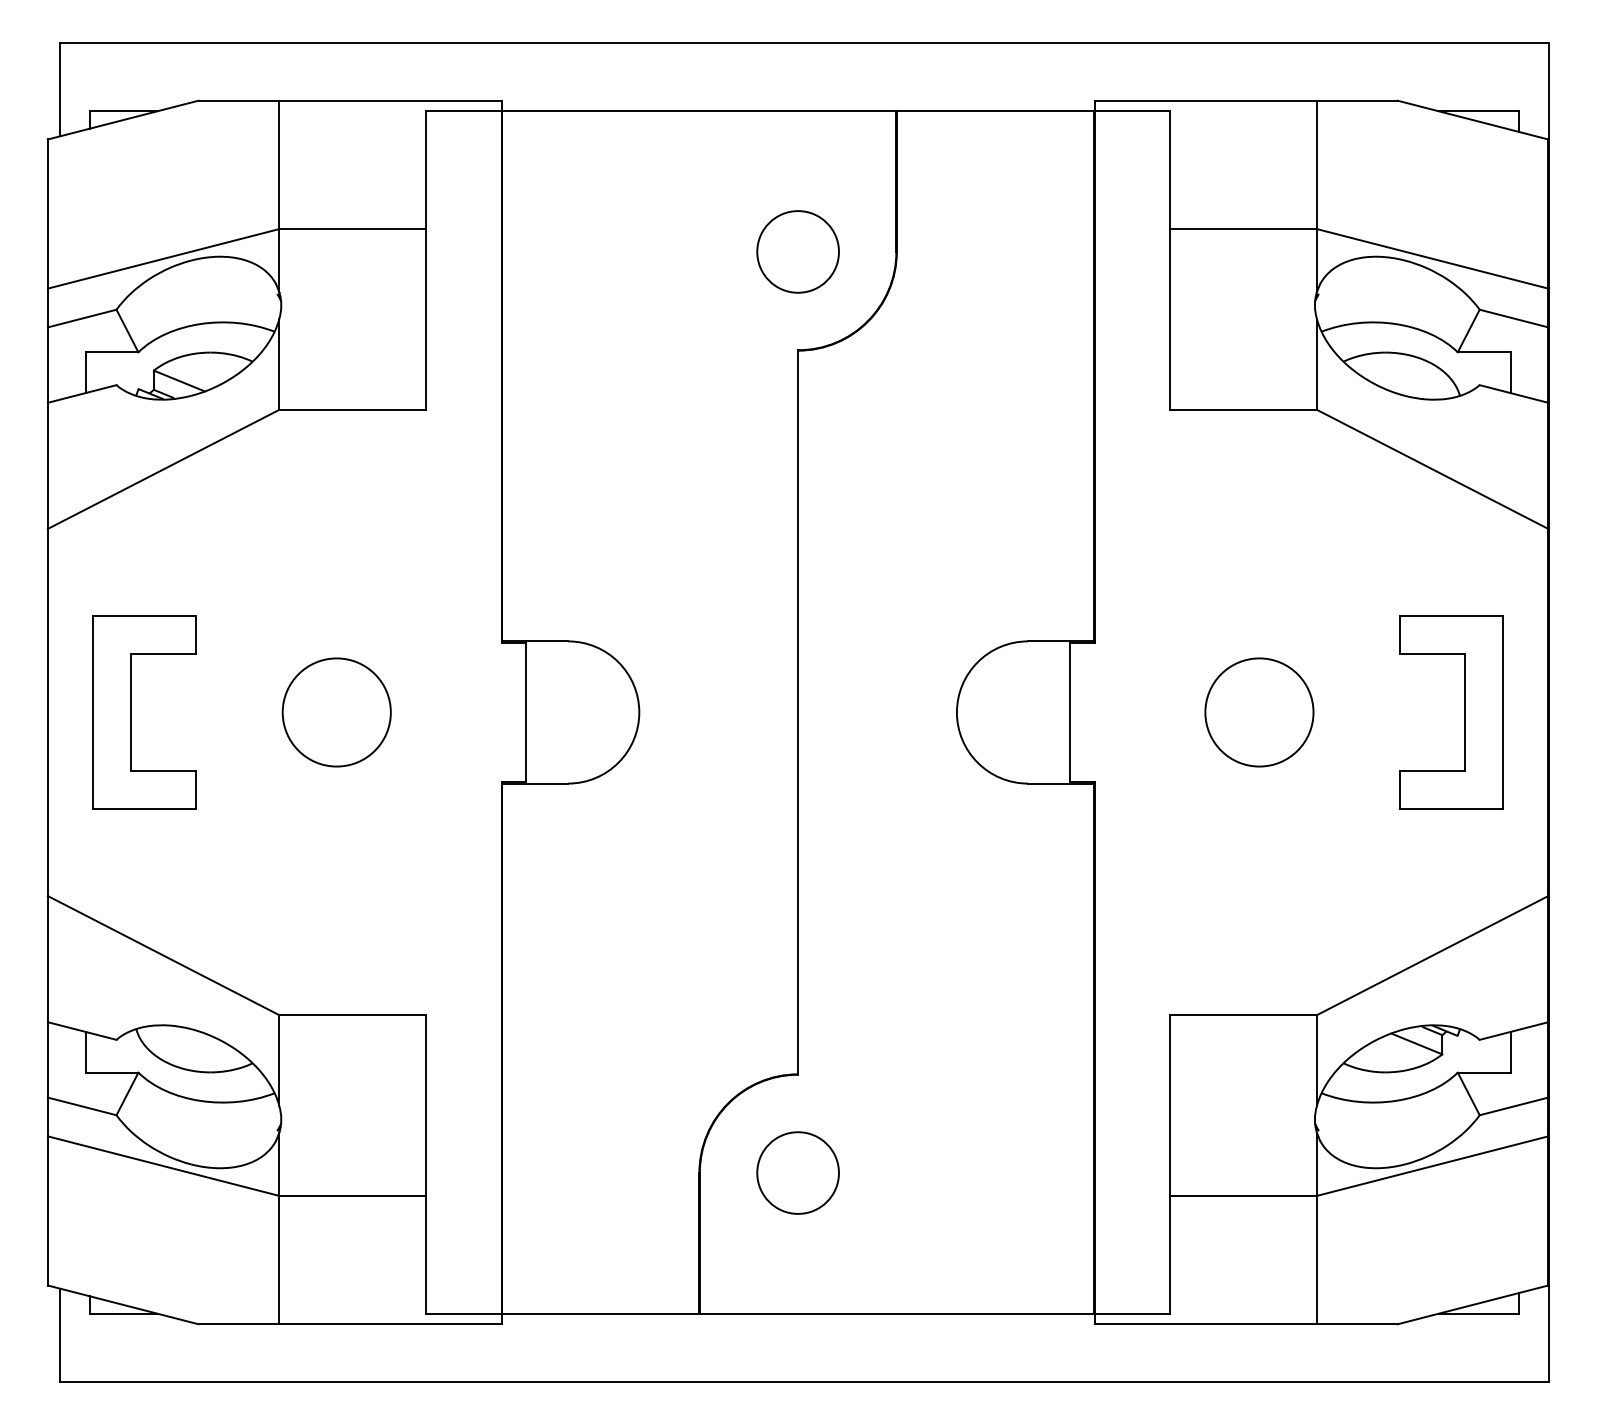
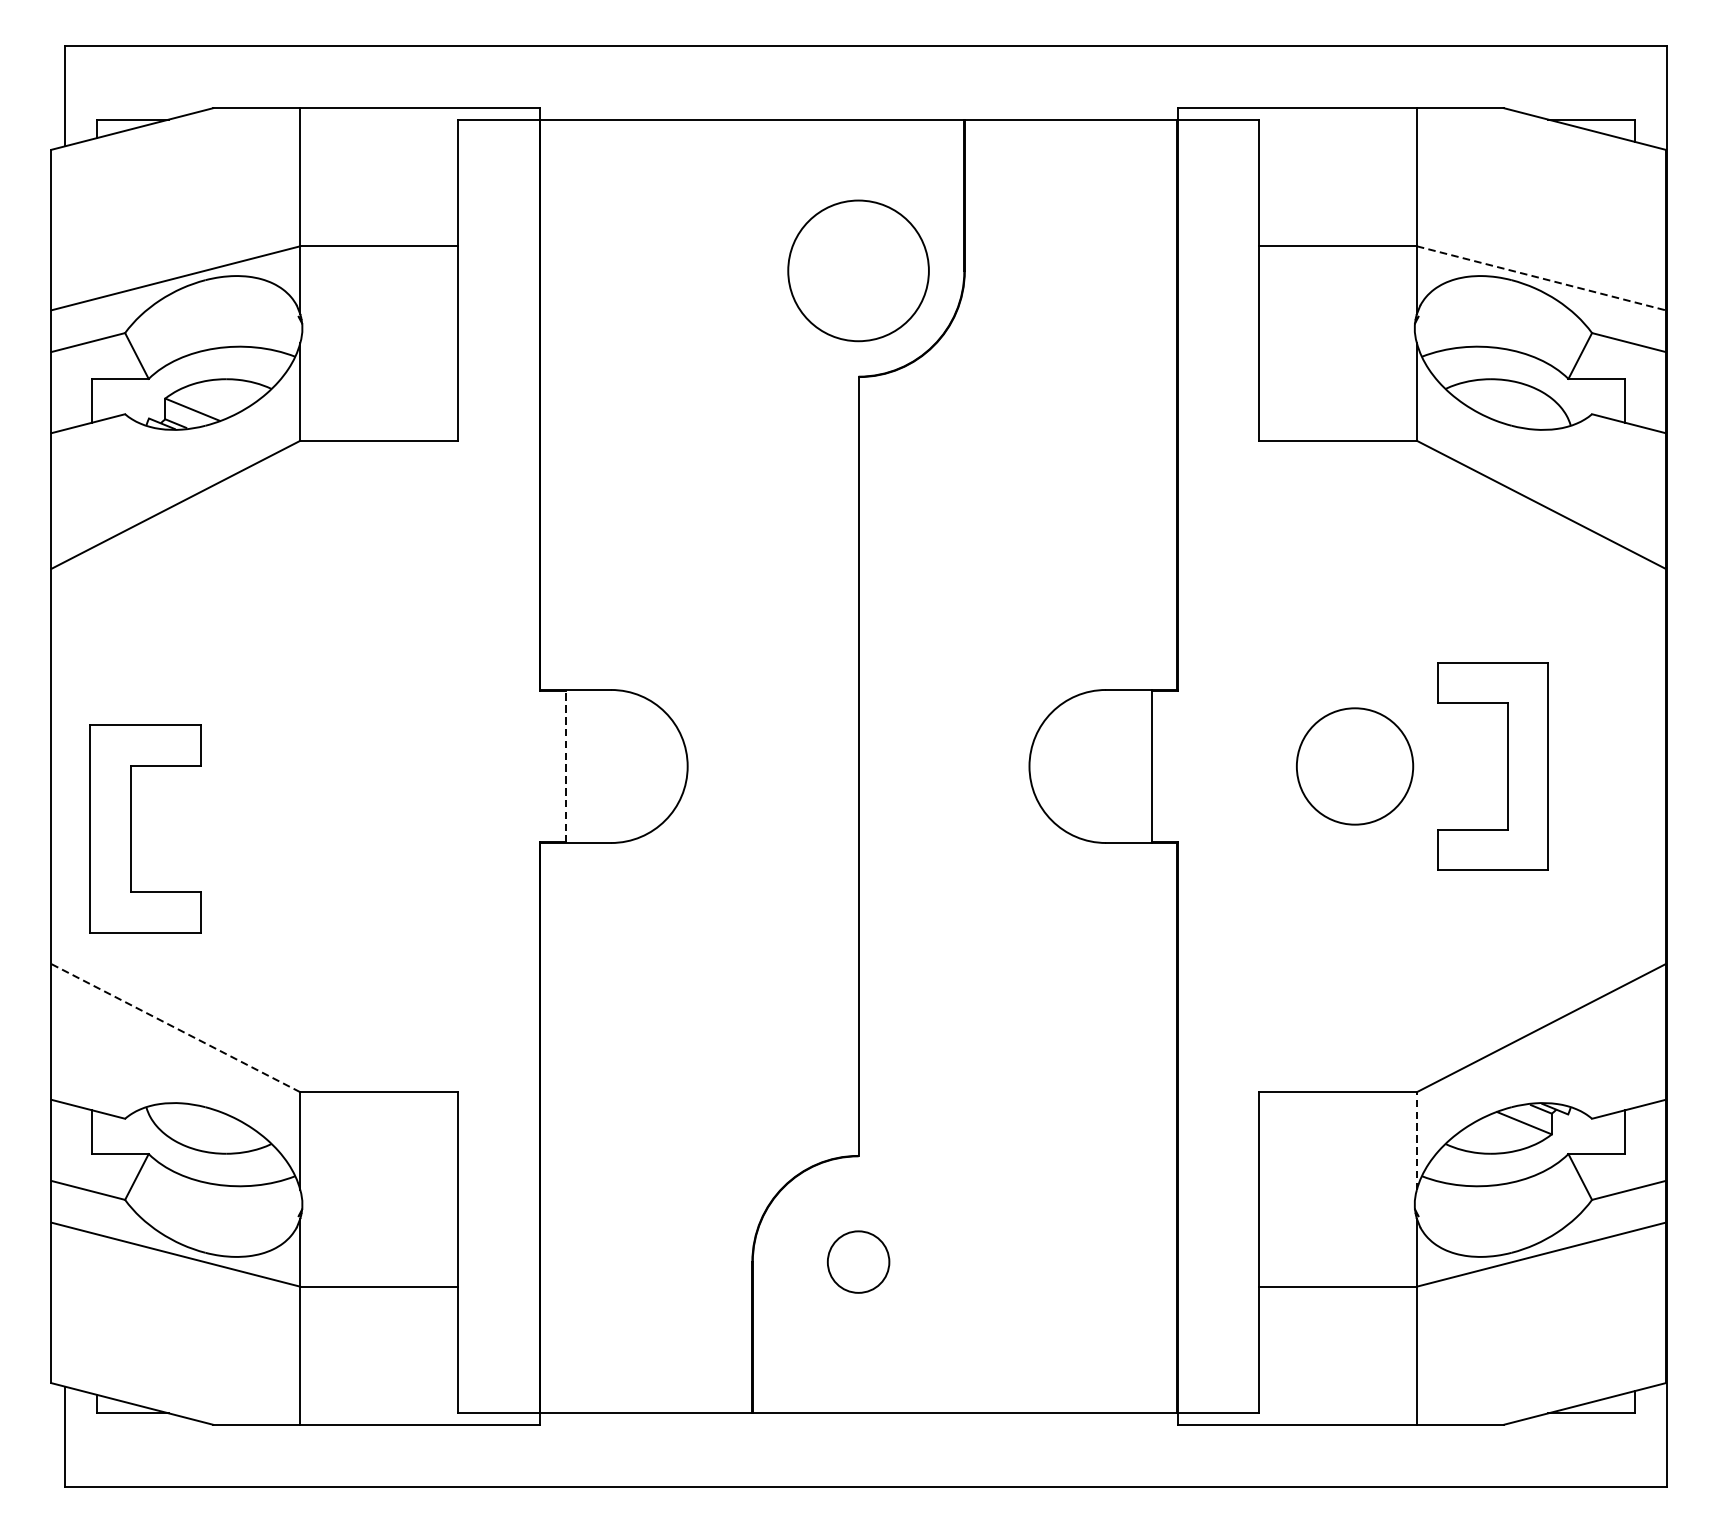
circle: (797, 251) -> (857, 270), size x1.6
line: (1433, 258) -> (1542, 277), solid -> dashed
part: (131, 712) -> (131, 828), moved
circle: (336, 712) -> (361, 766), removed
line: (525, 712) -> (565, 766), solid -> dashed
part: (1464, 712) -> (1506, 766), moved
line: (163, 955) -> (175, 1027), solid -> dashed
line: (1316, 1060) -> (1416, 1140), solid -> dashed
circle: (797, 1172) -> (857, 1261), size x0.7

